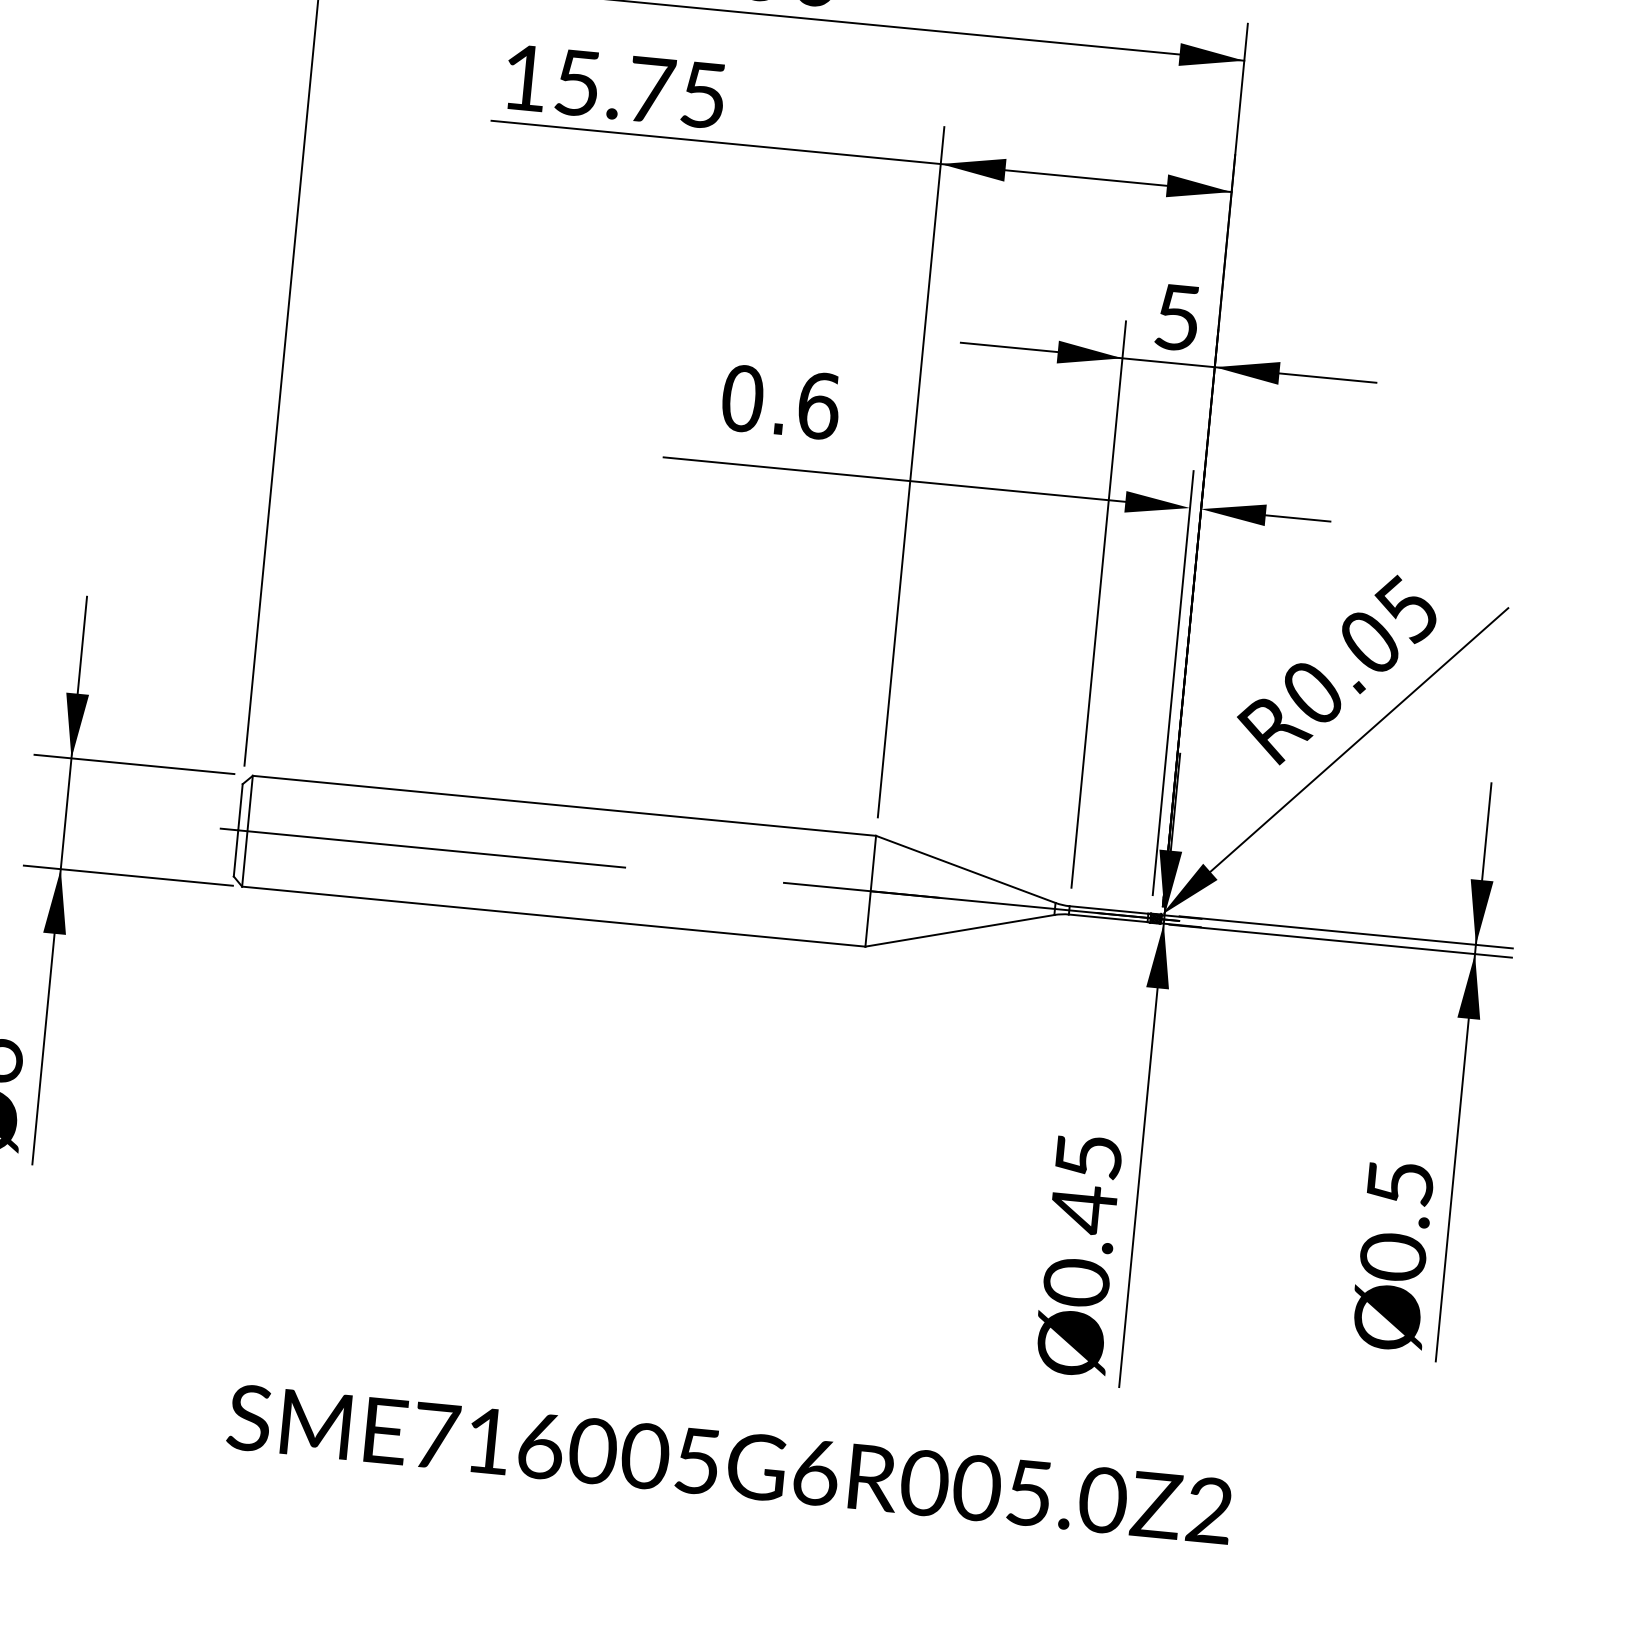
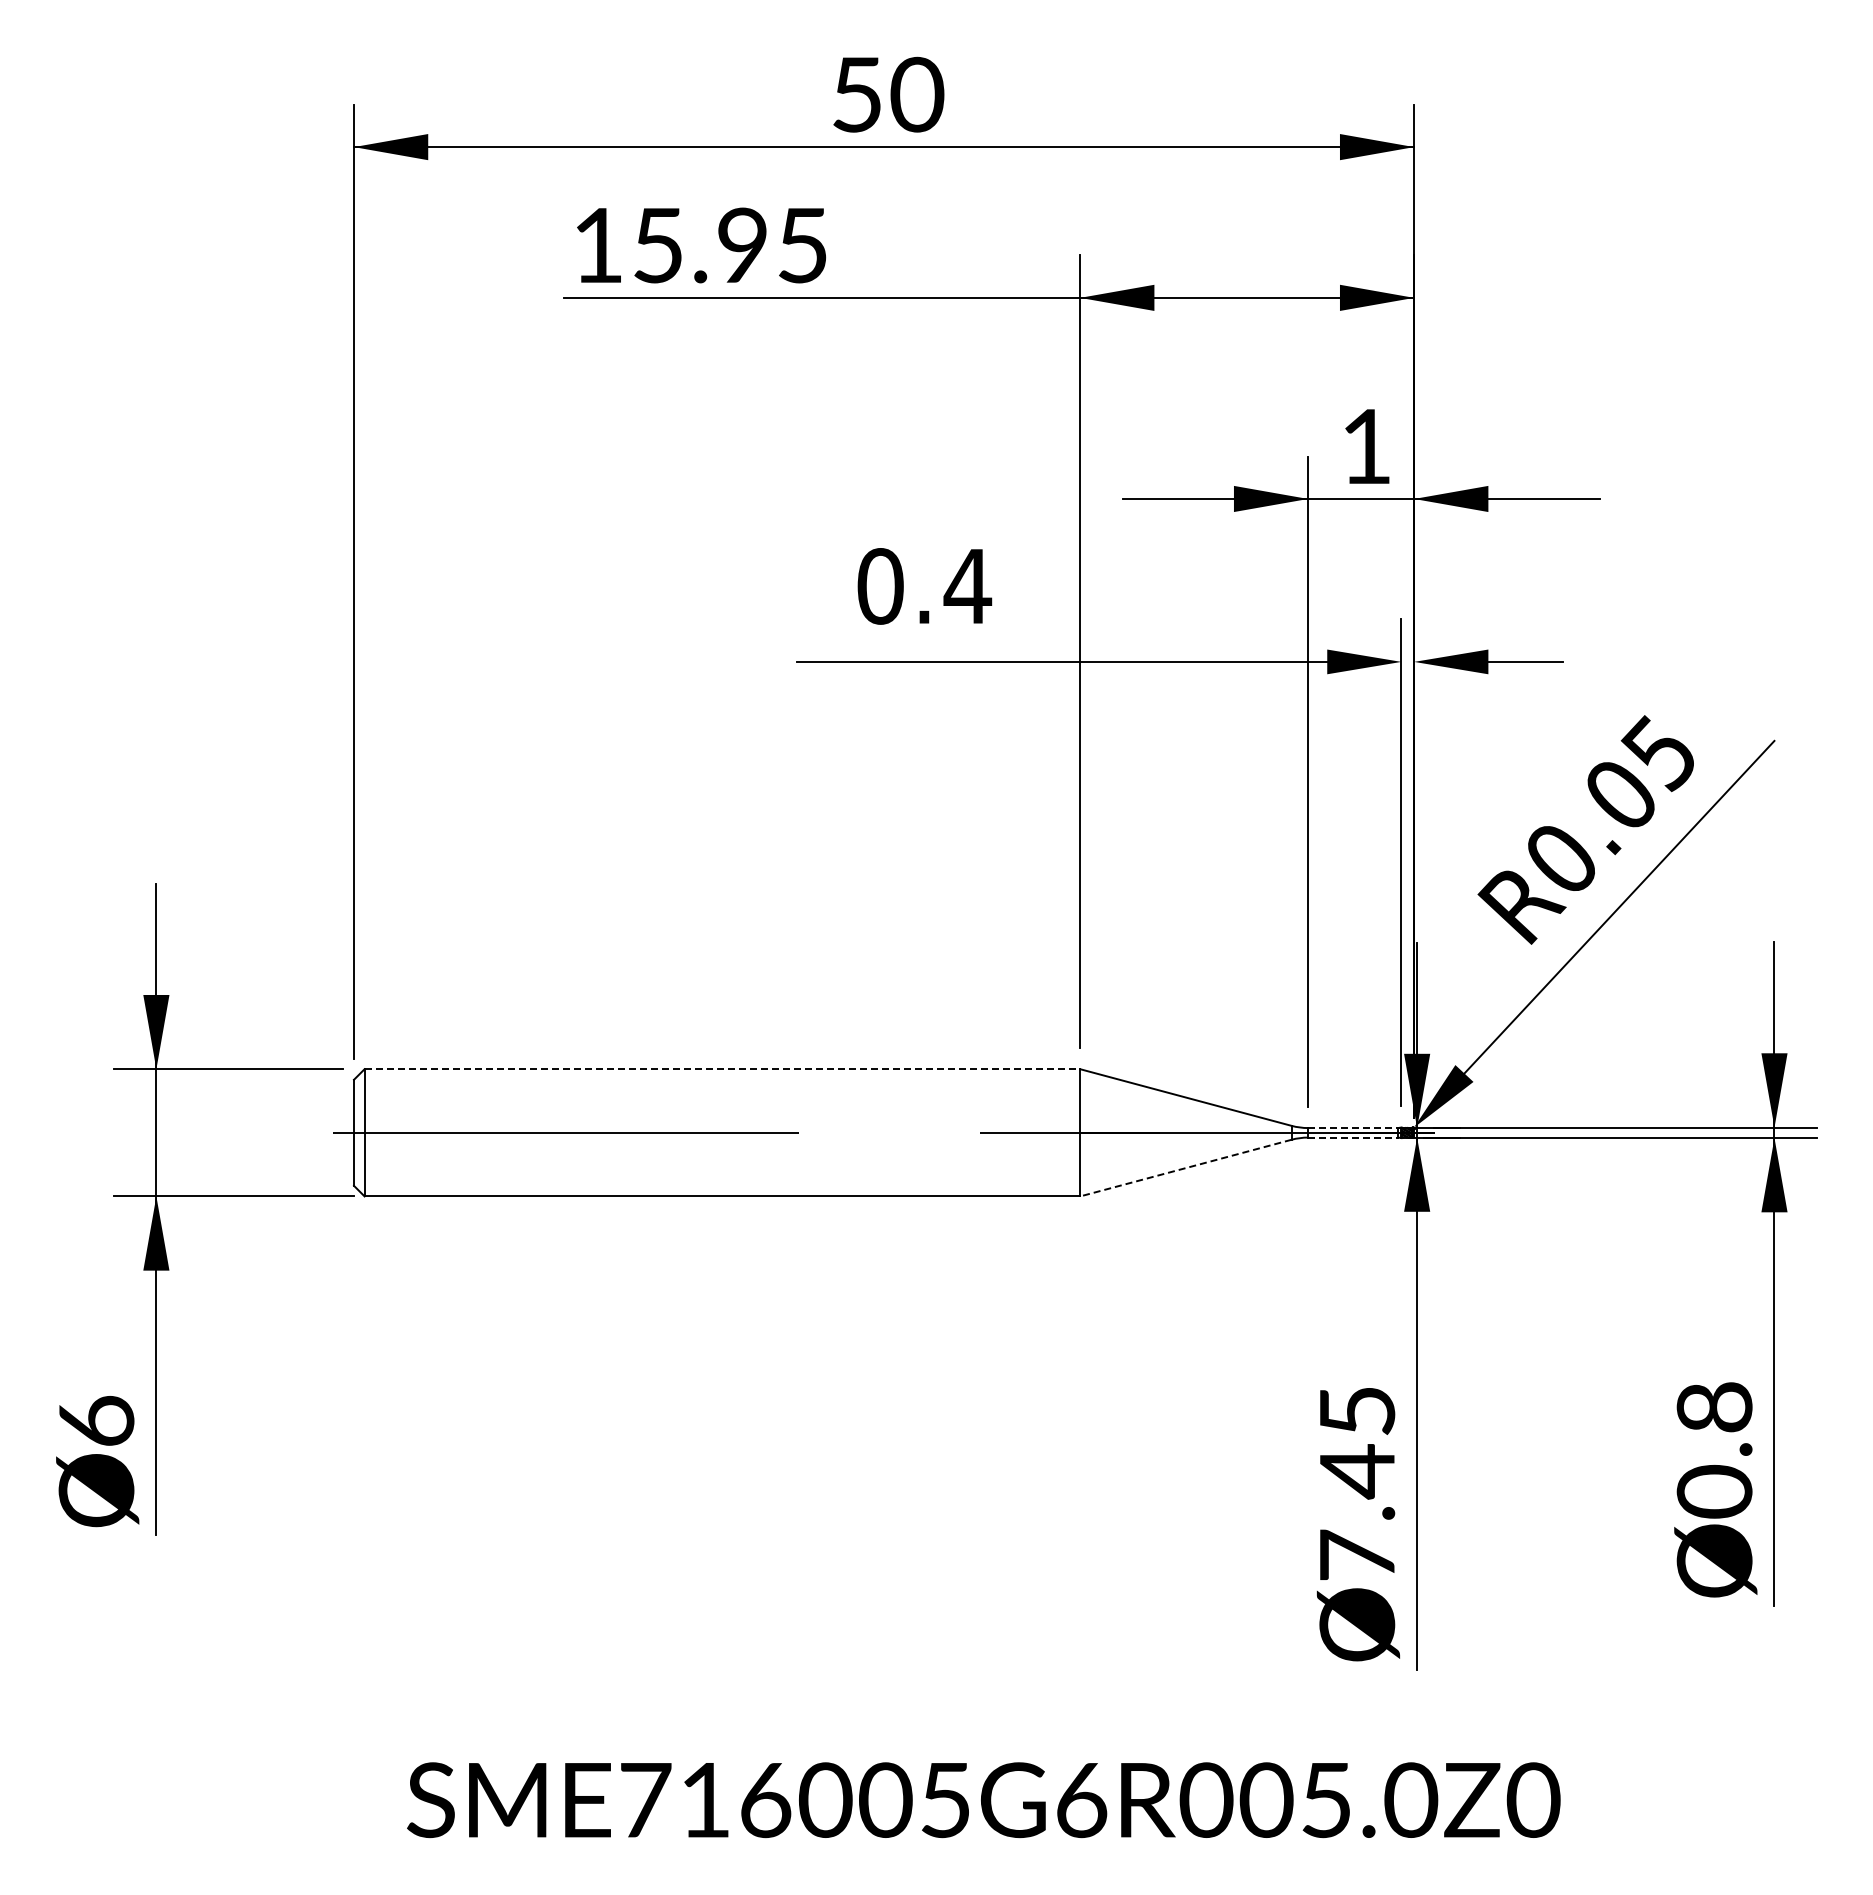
text: (651, 89) -> (743, 244), 15.75 -> 15.95
text: (1176, 317) -> (1365, 446), 5 -> 1
text: (818, 405) -> (967, 586), 0.6 -> 0.4
line: (564, 806) -> (722, 1069), solid -> dashed
line: (1109, 910) -> (1353, 1128), solid -> dashed
line: (1108, 918) -> (1353, 1137), solid -> dashed
line: (959, 931) -> (1185, 1168), solid -> dashed
text: (1400, 1183) -> (1714, 1407), 0.5 -> 0.8
text: (1076, 1282) -> (1357, 1555), 0.45 -> 7.45
text: (1209, 1509) -> (1533, 1799), SME716005G6R005.0Z2 -> SME716005G6R005.0Z0

